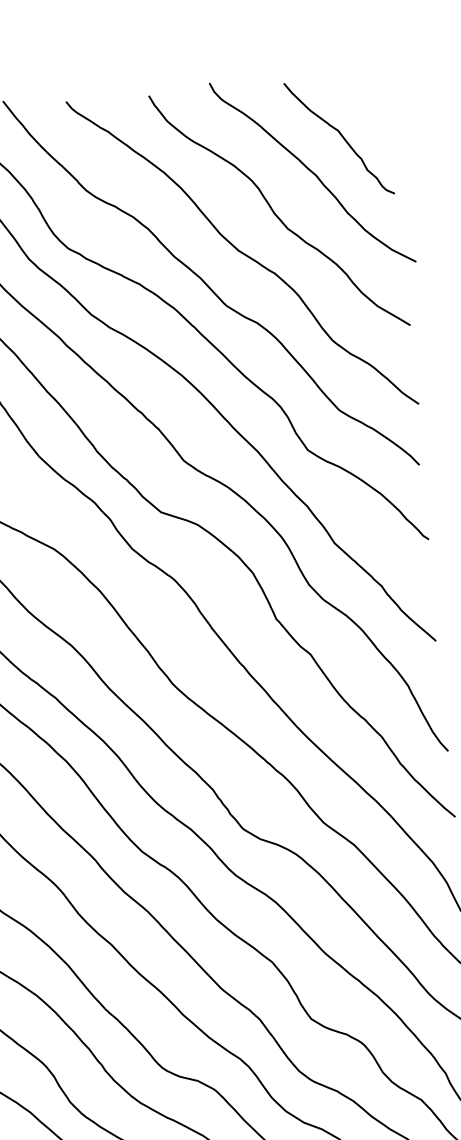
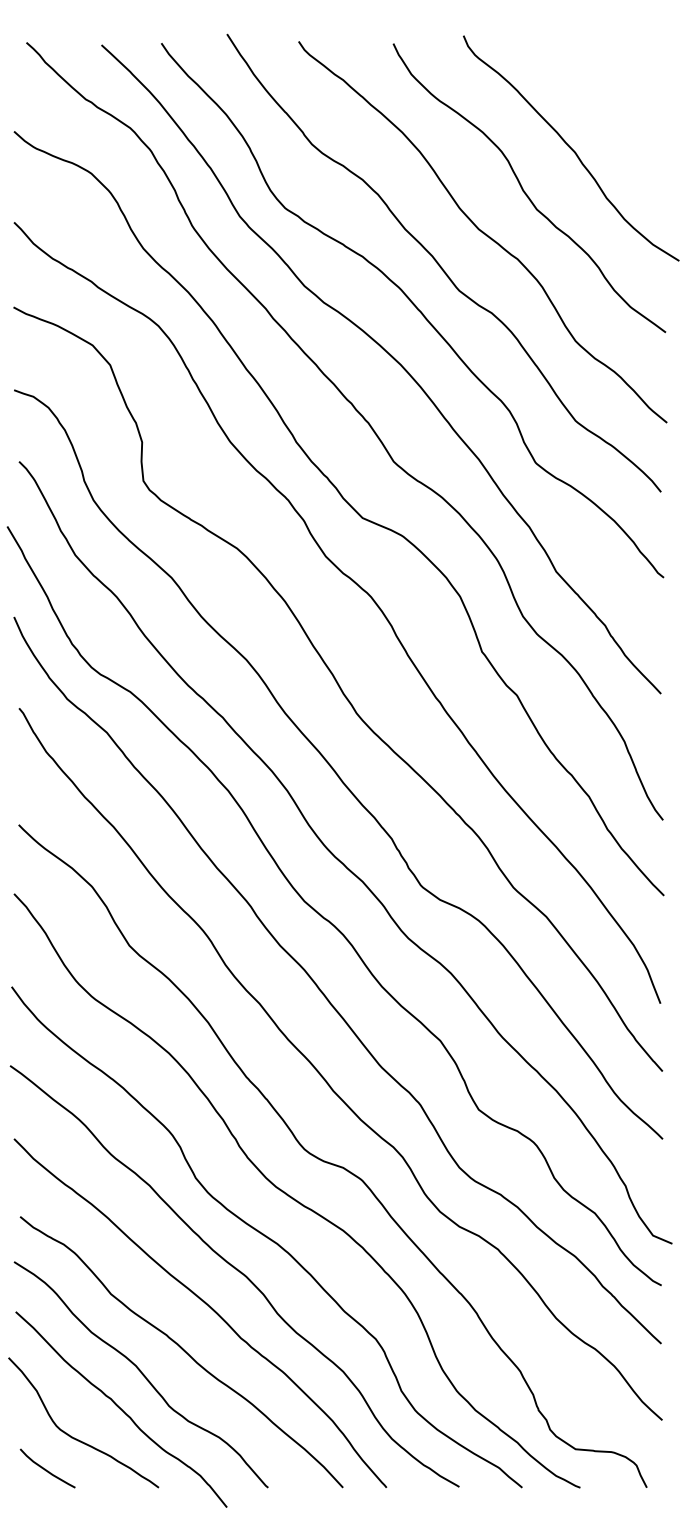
curve: (341, 136) -> (607, 110), removed

